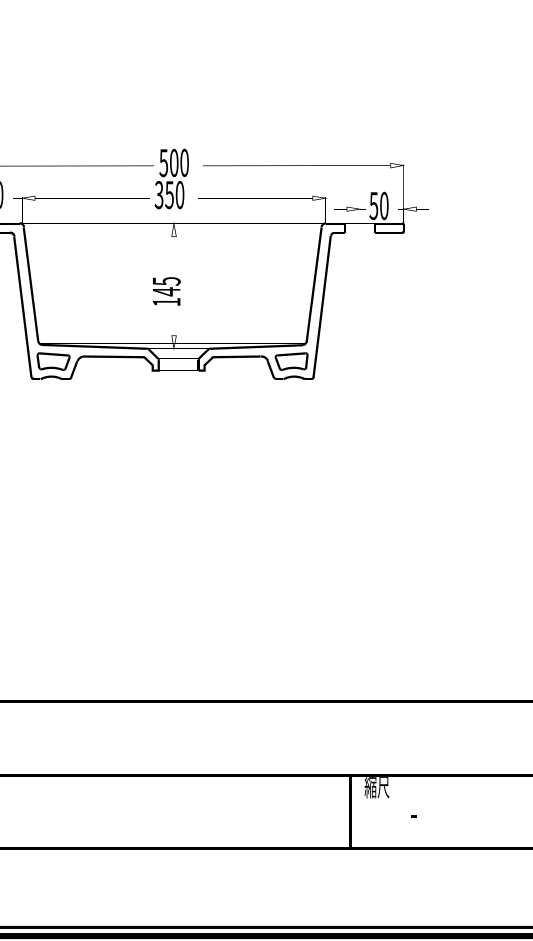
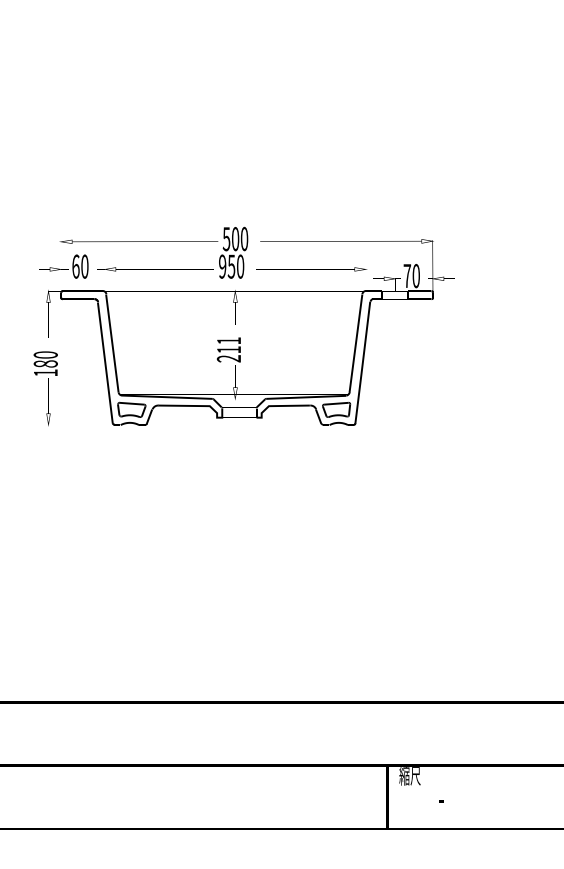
text: (159, 194) -> (222, 266), 350 -> 950
text: (374, 206) -> (407, 276), 50 -> 70
text: (166, 291) -> (228, 349), 145 -> 211

